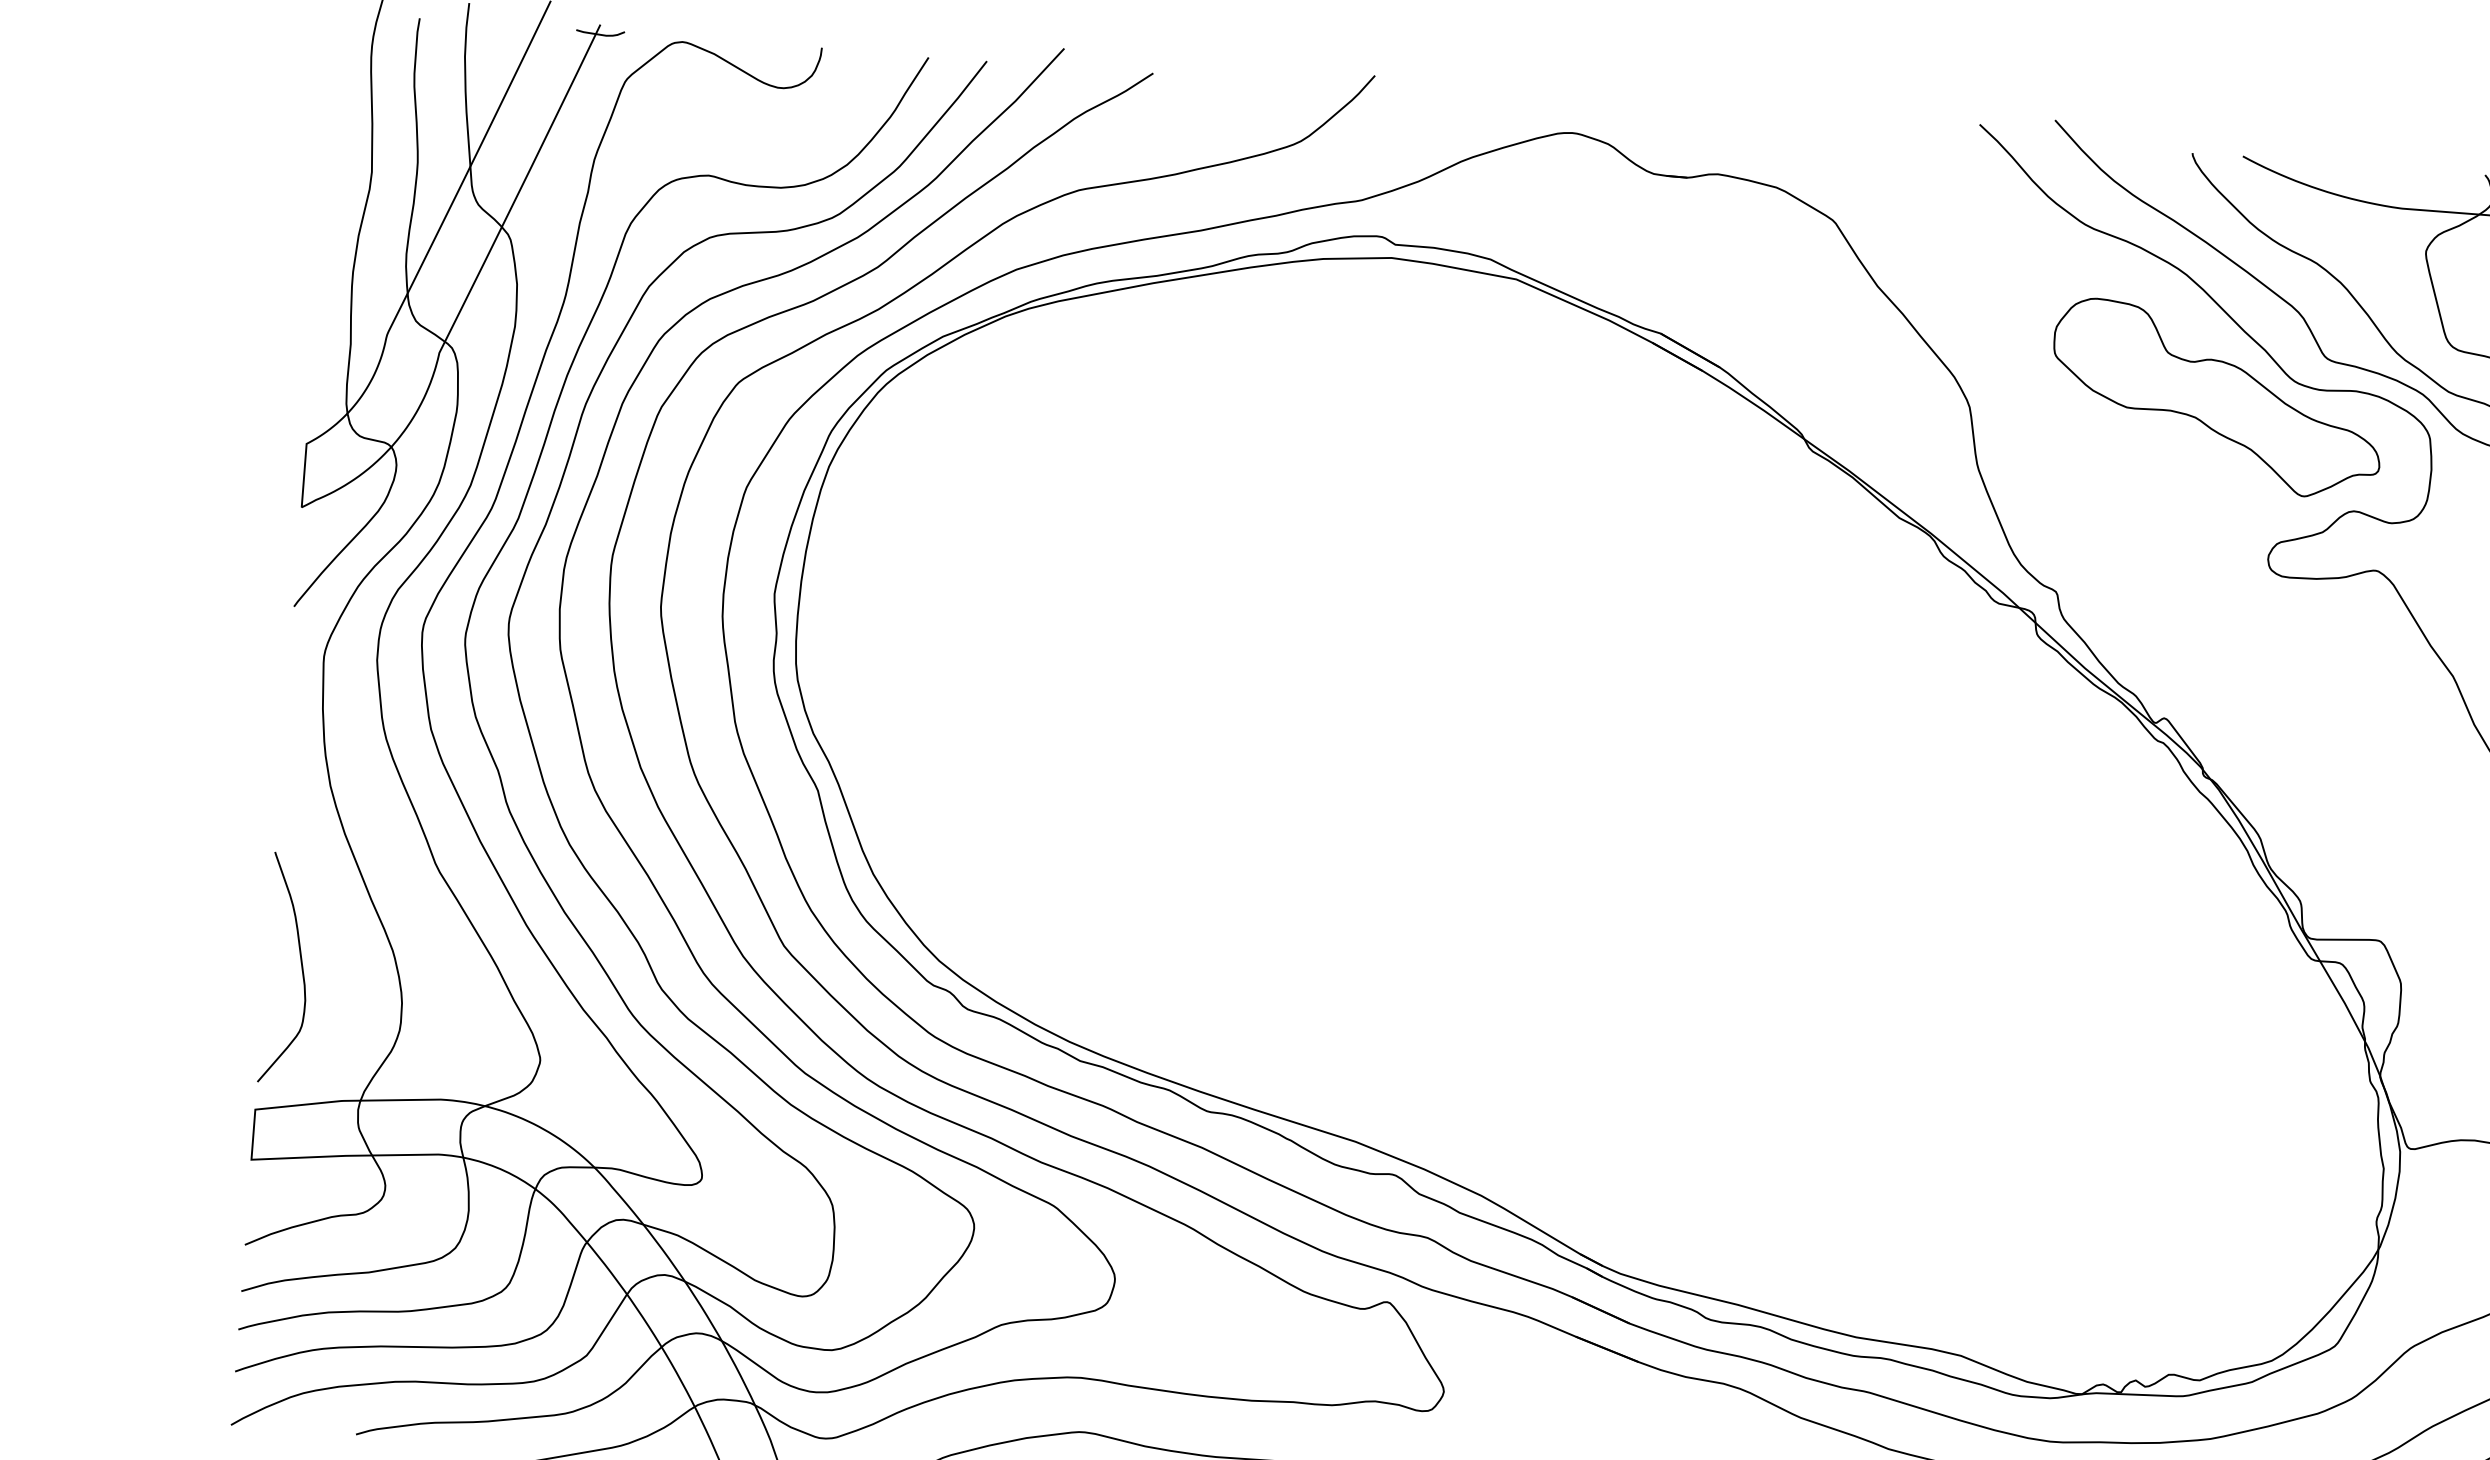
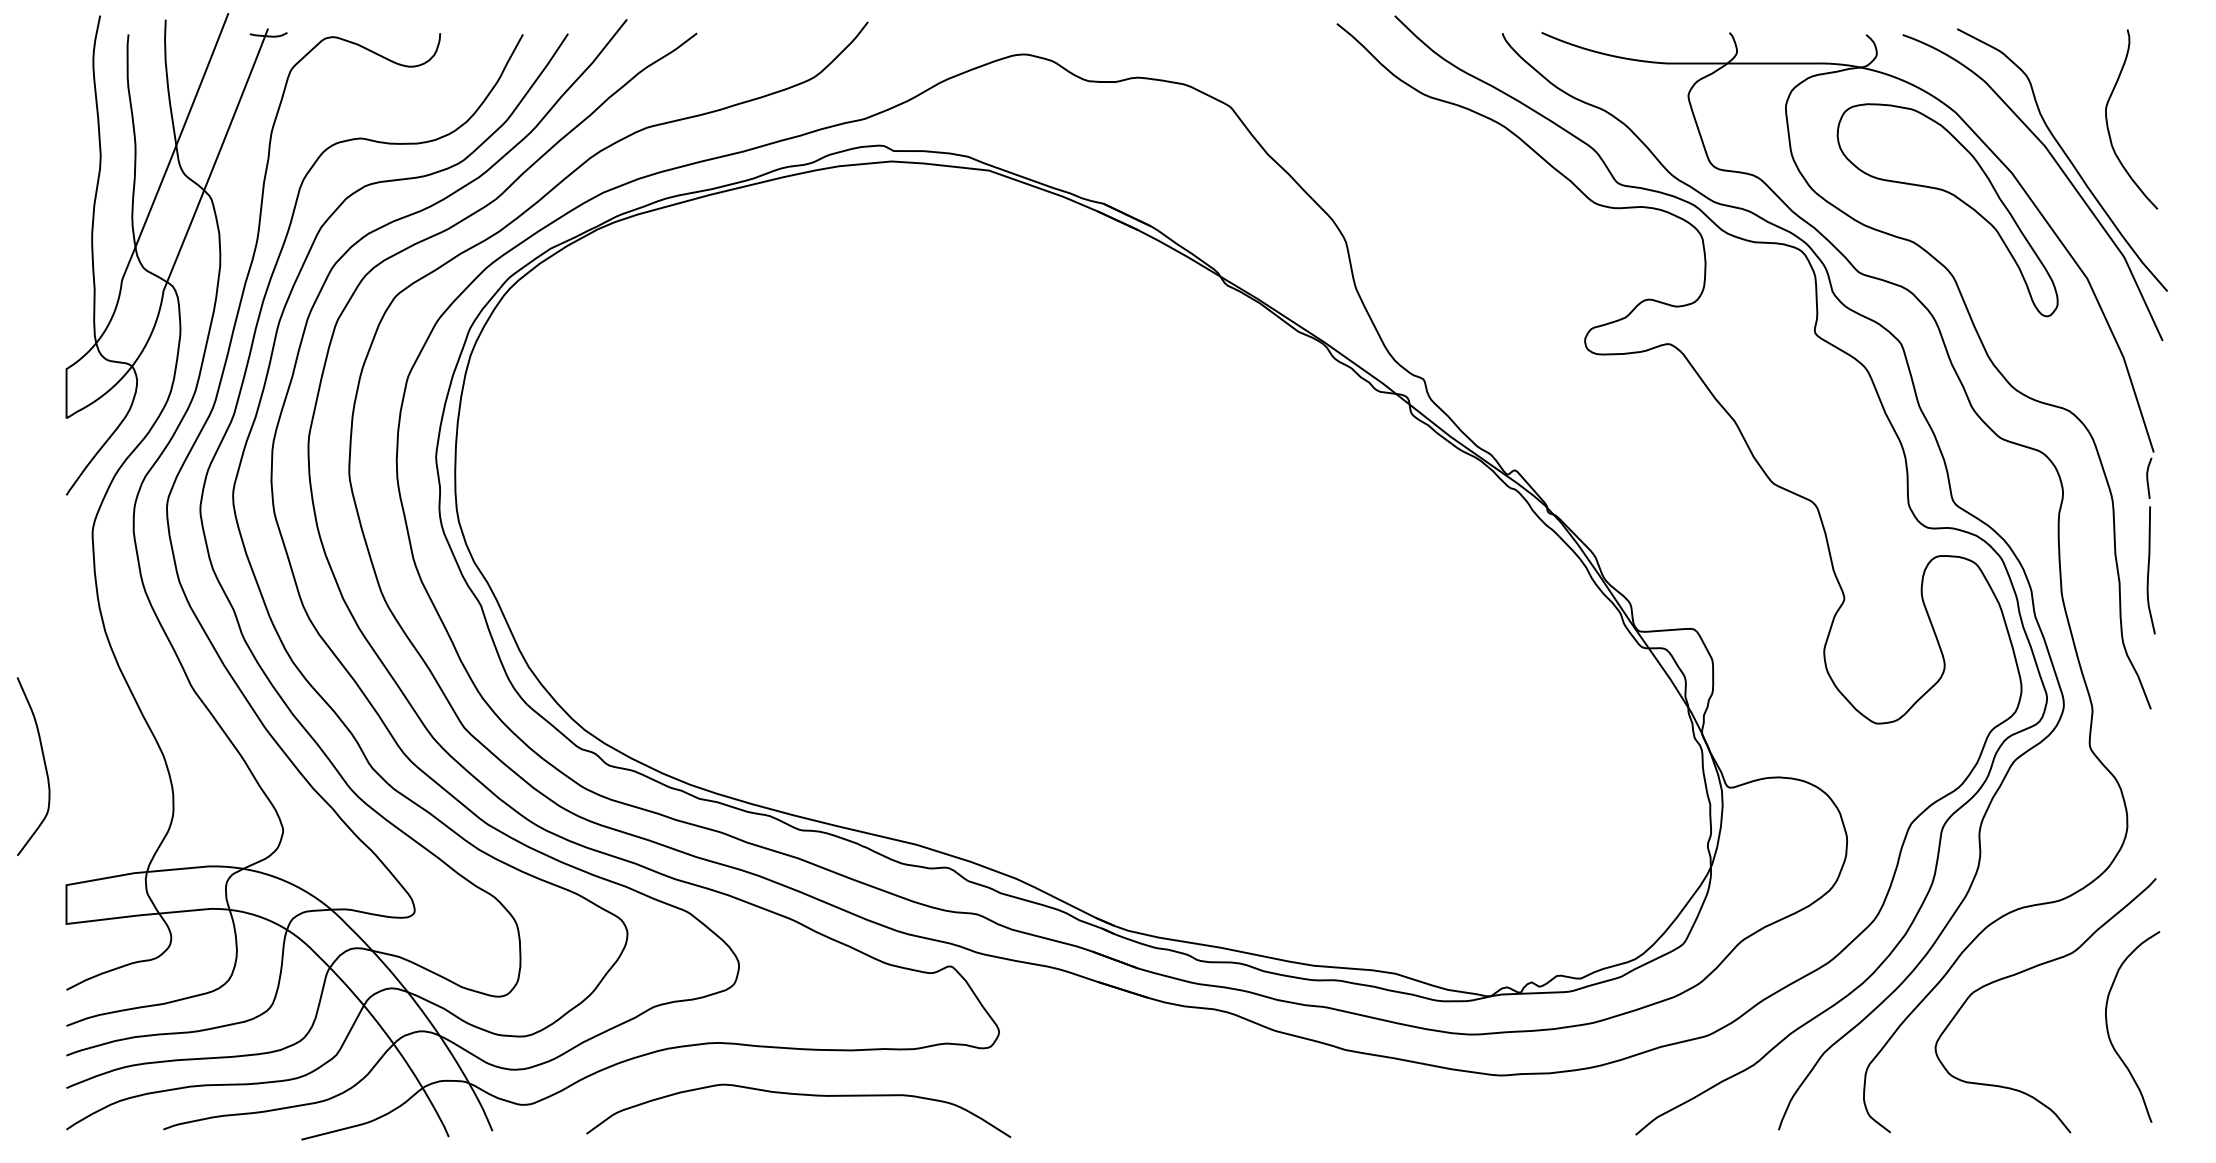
part: (2217, 398) -> (1536, 220), removed
curve: (301, 969) -> (44, 766), moved

